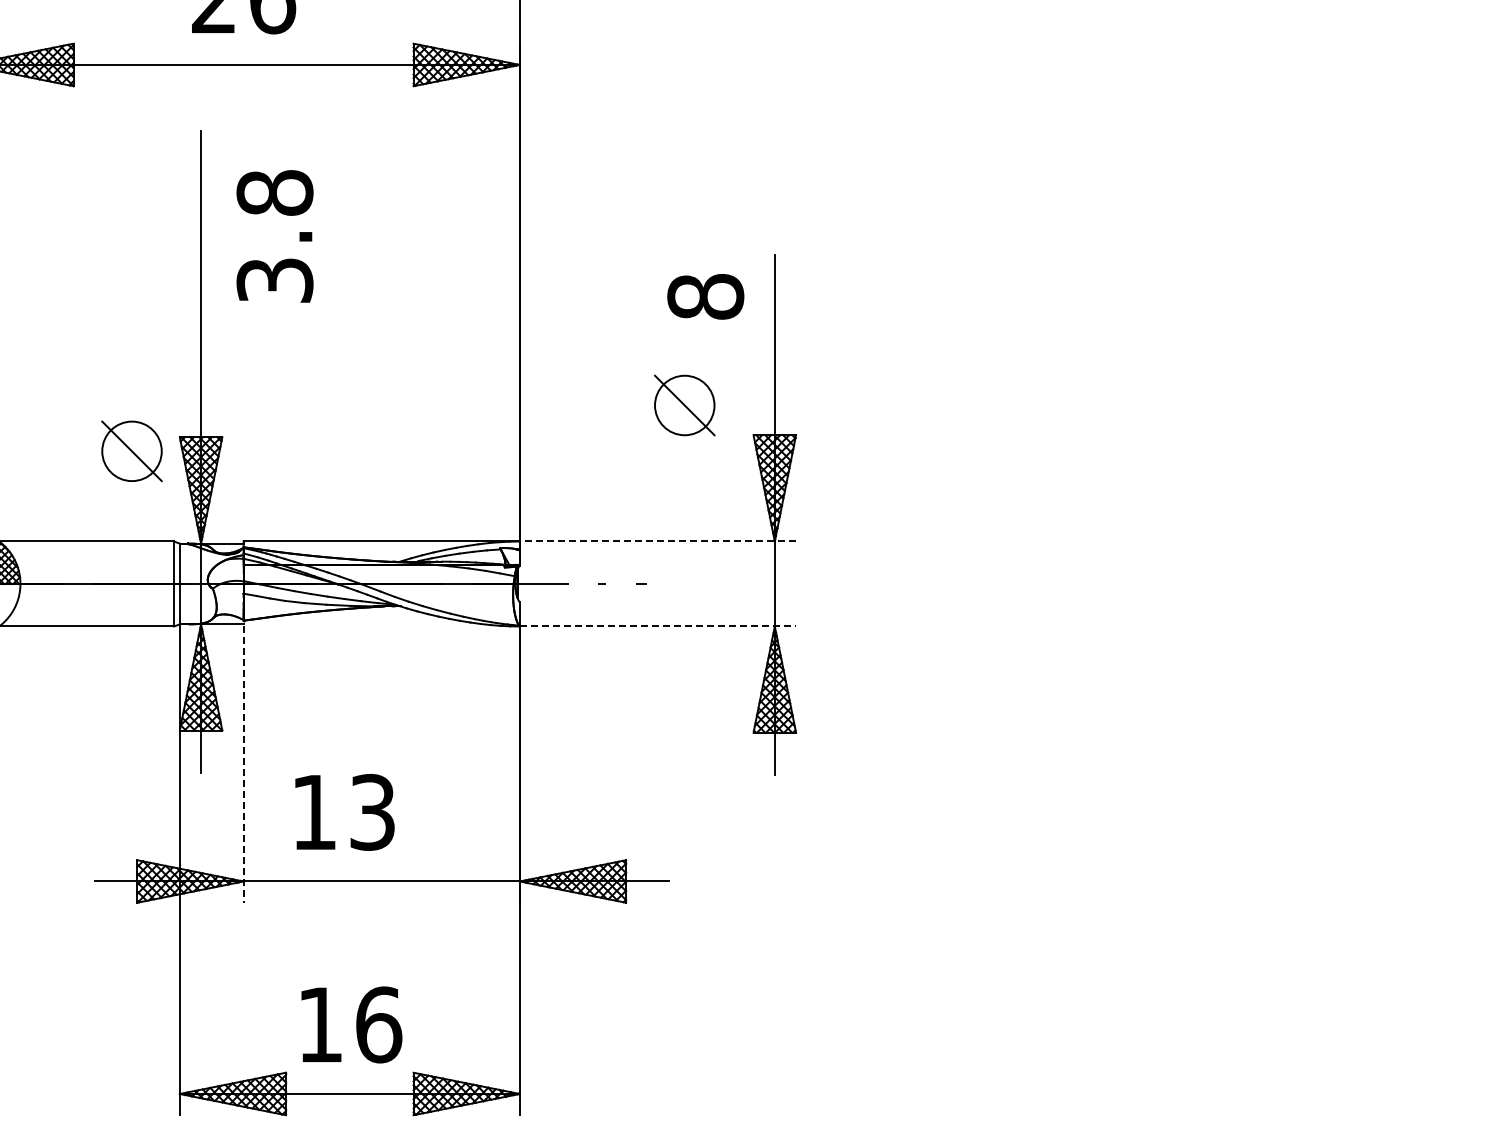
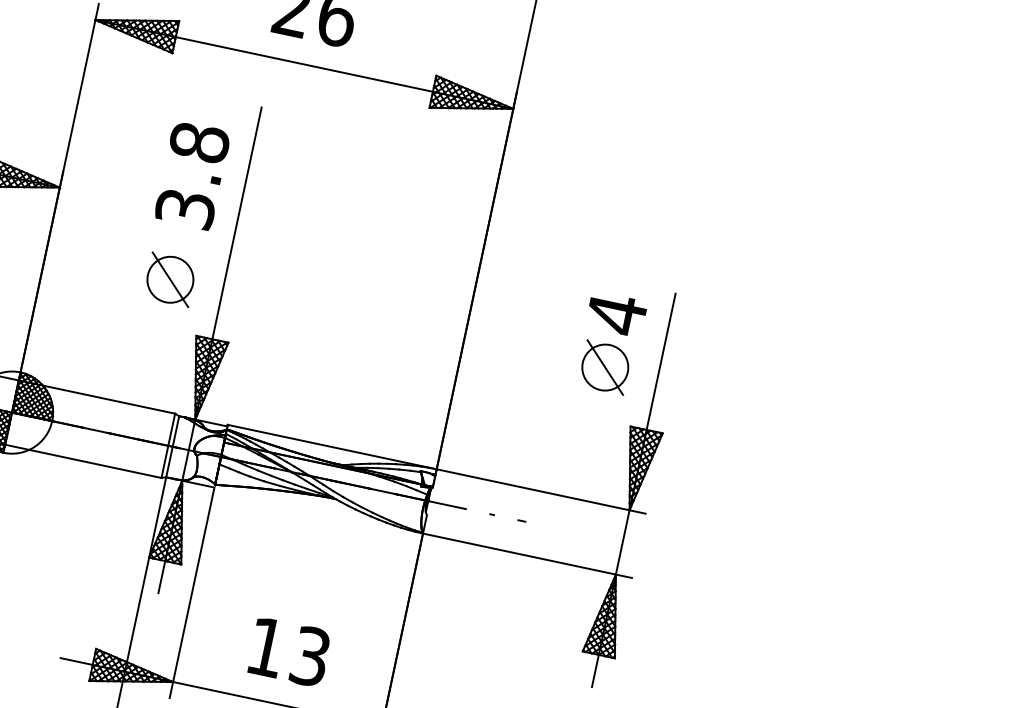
text: (274, 236) -> (192, 175), moved
text: (705, 296) -> (616, 313), 8 -> 4
part: (684, 405) -> (605, 367), moved
part: (131, 451) -> (170, 279), moved
line: (657, 541) -> (540, 491), dashed -> solid
line: (658, 626) -> (527, 555), dashed -> solid
line: (243, 765) -> (191, 594), dashed -> solid
text: (344, 812) -> (289, 652), moved

